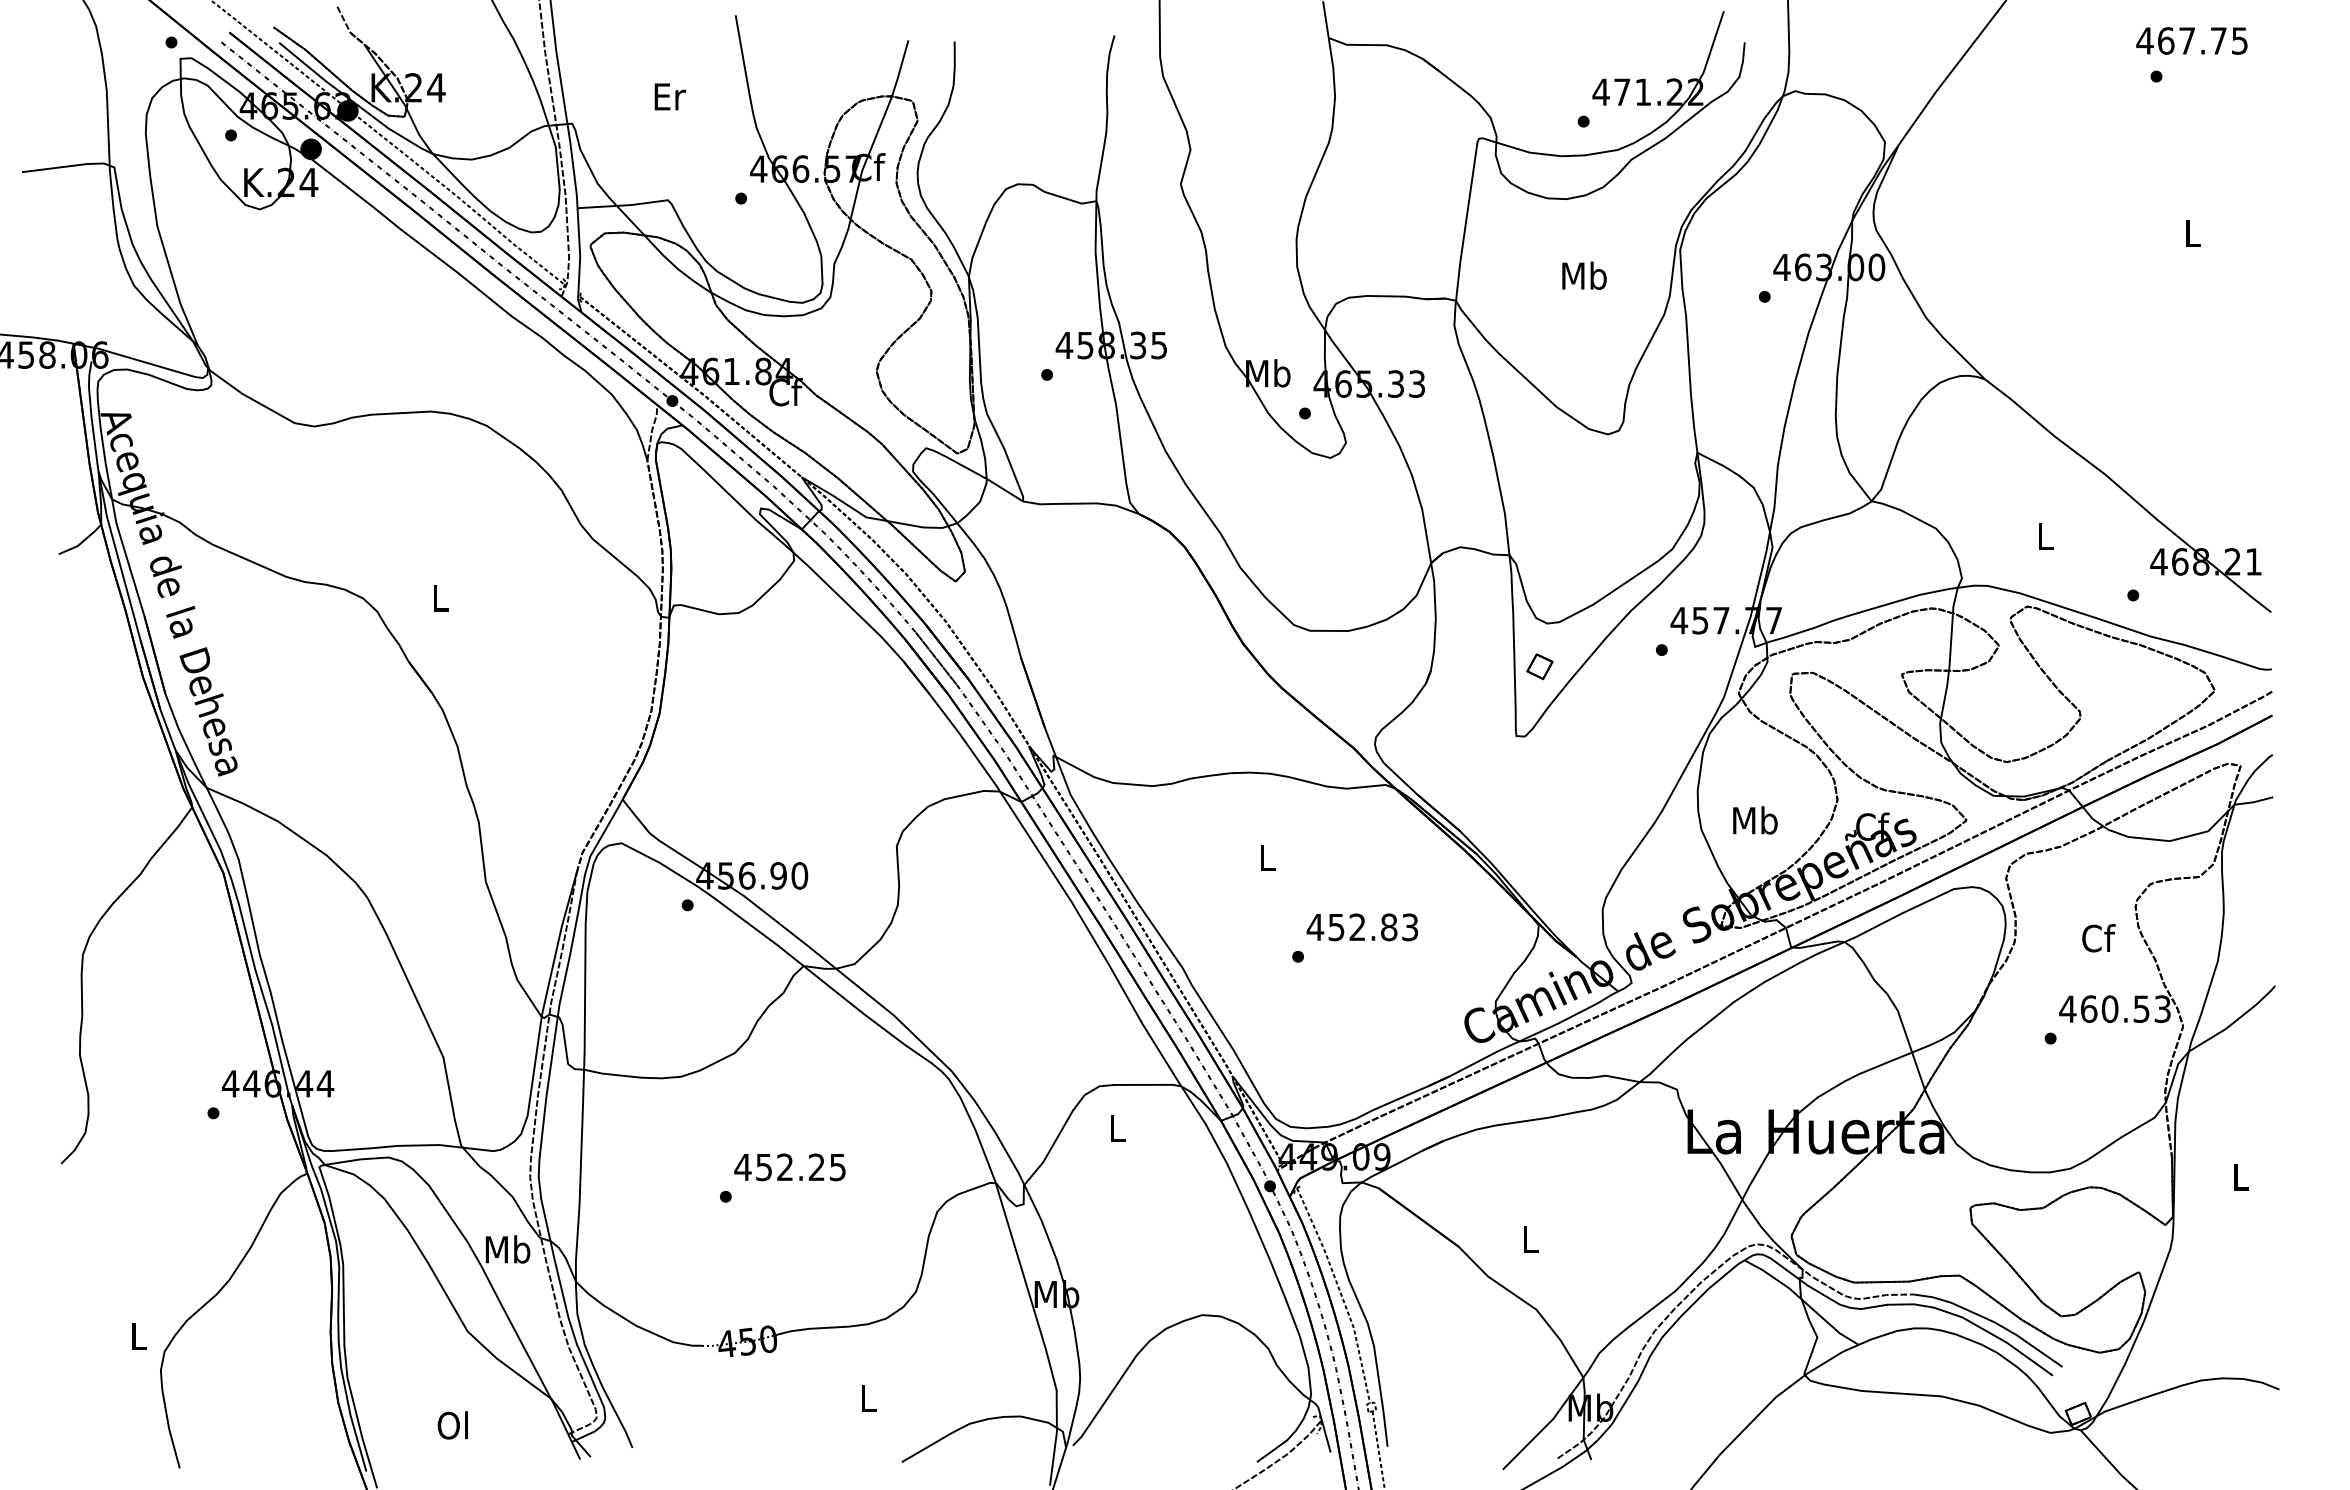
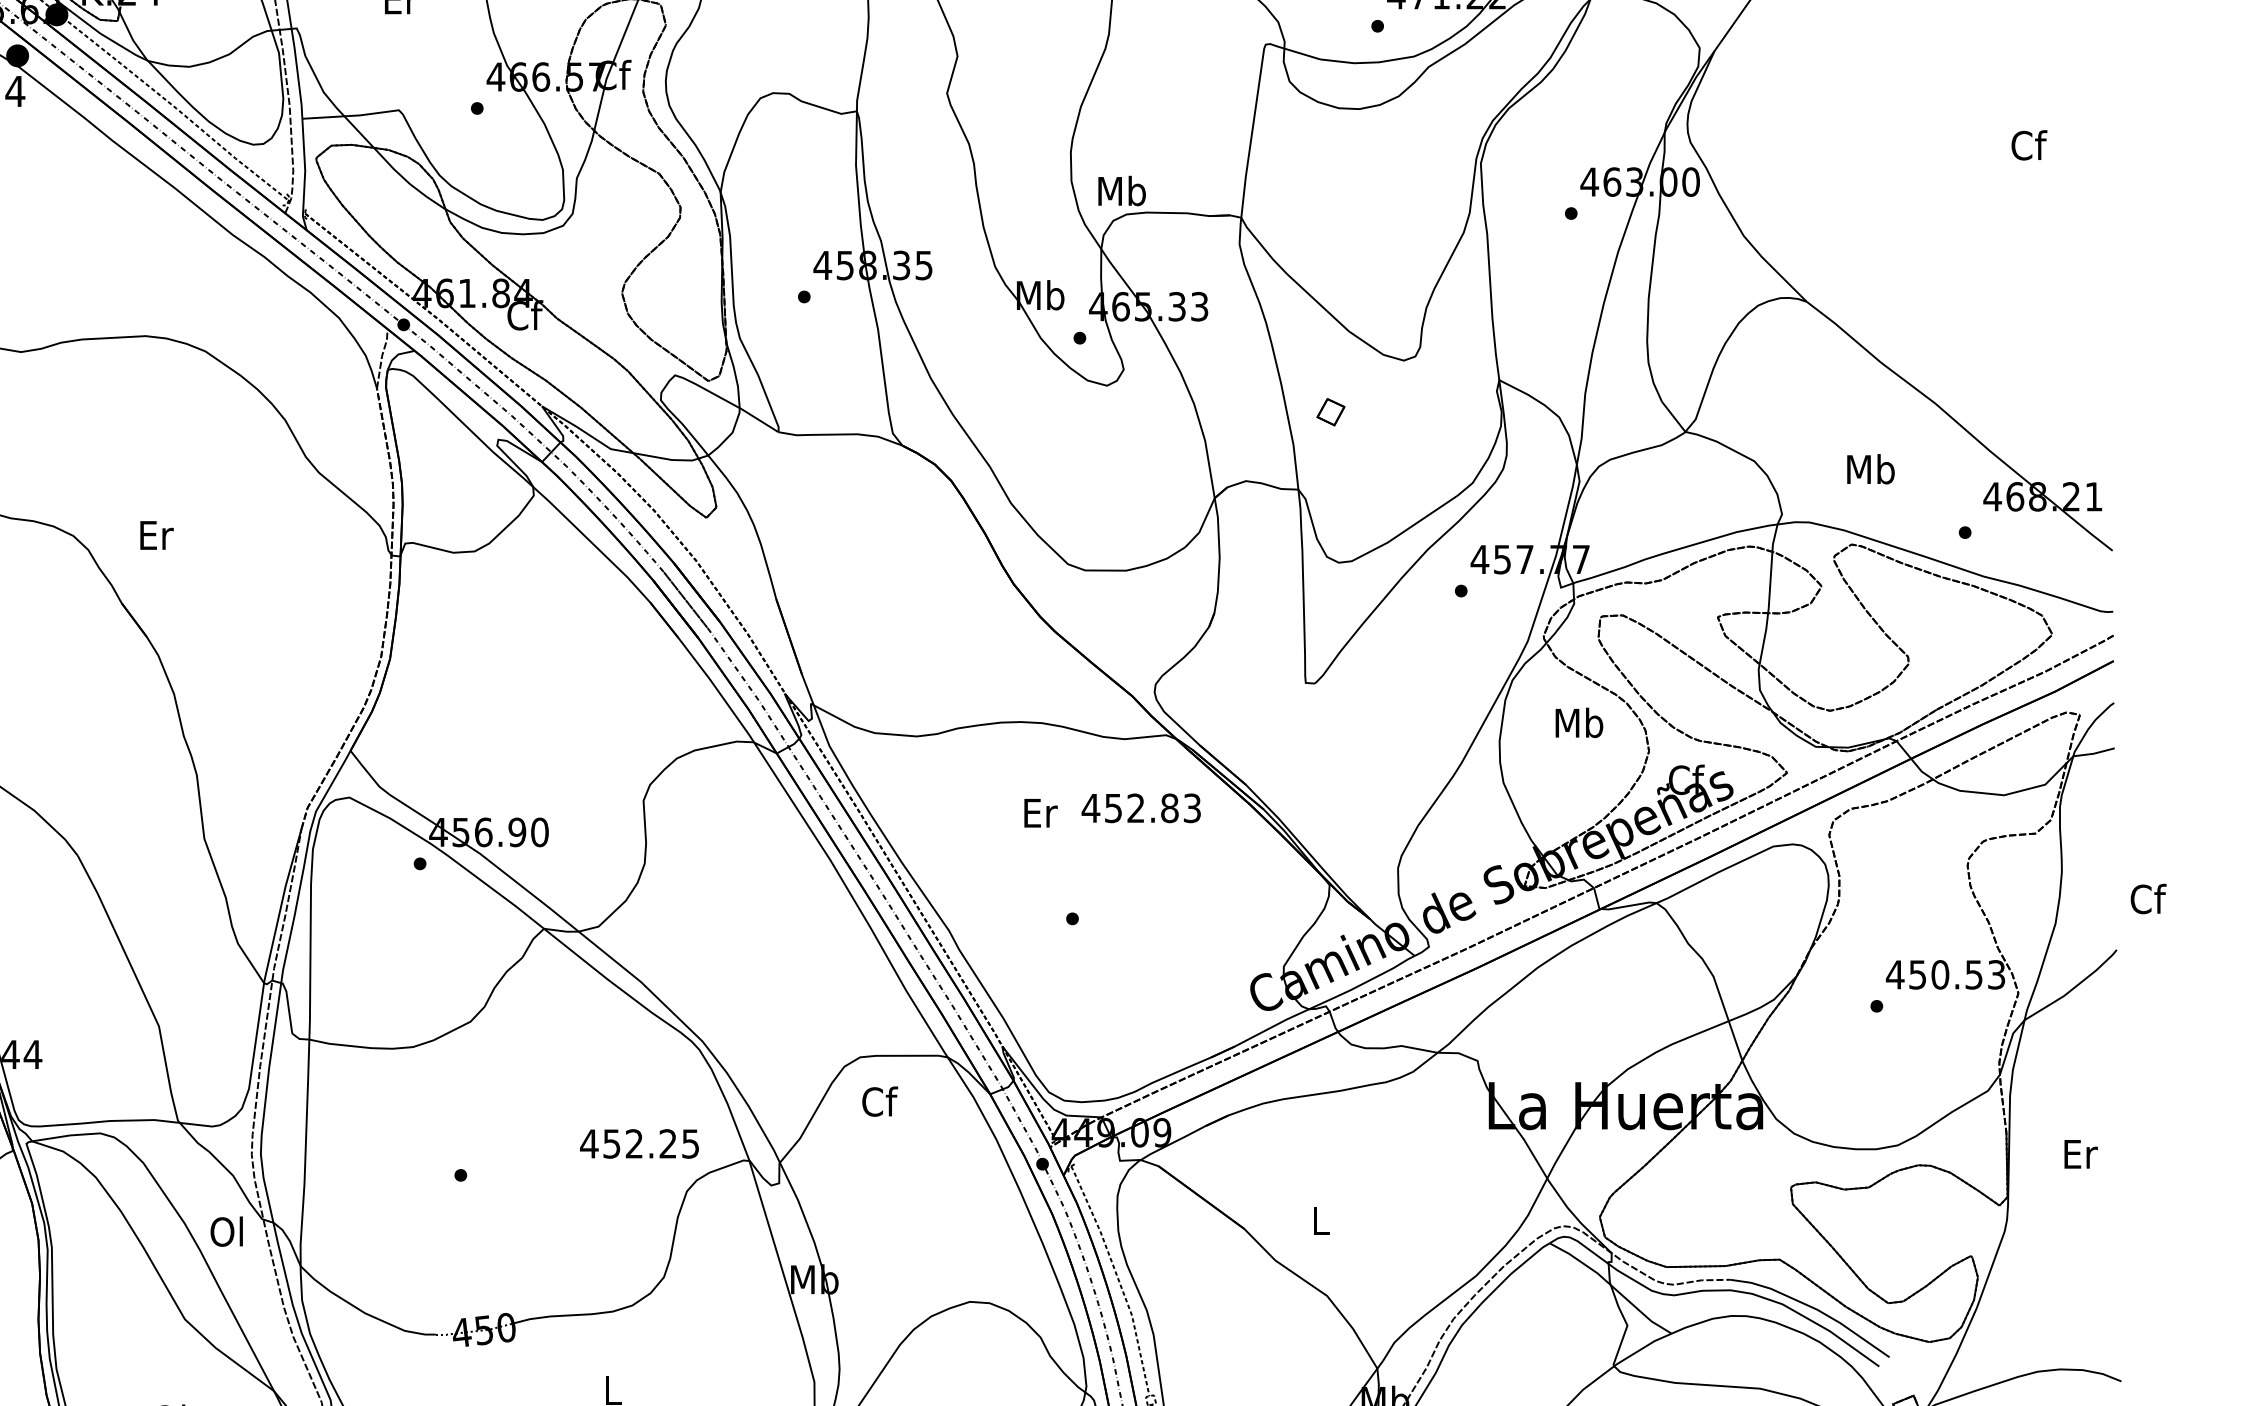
text: (2193, 232) -> (2029, 144), L -> Cf
text: (1584, 275) -> (1122, 190), moved
text: (2045, 536) -> (1871, 469), L -> Mb
text: (441, 597) -> (156, 534), L -> Er
part: (1539, 666) -> (1330, 411), moved
text: (1755, 820) -> (1579, 722), moved
text: (1268, 857) -> (1040, 812), L -> Er
text: (1362, 927) -> (1141, 808), moved
text: (2098, 938) -> (2148, 899), moved
text: (2088, 1009) -> (1917, 975), 460.53 -> 450.53
text: (1117, 1127) -> (879, 1101), L -> Cf
text: (789, 1167) -> (638, 1144), moved
text: (2241, 1176) -> (2080, 1153), L -> Er
text: (507, 1249) -> (227, 1231), Mb -> Ol

